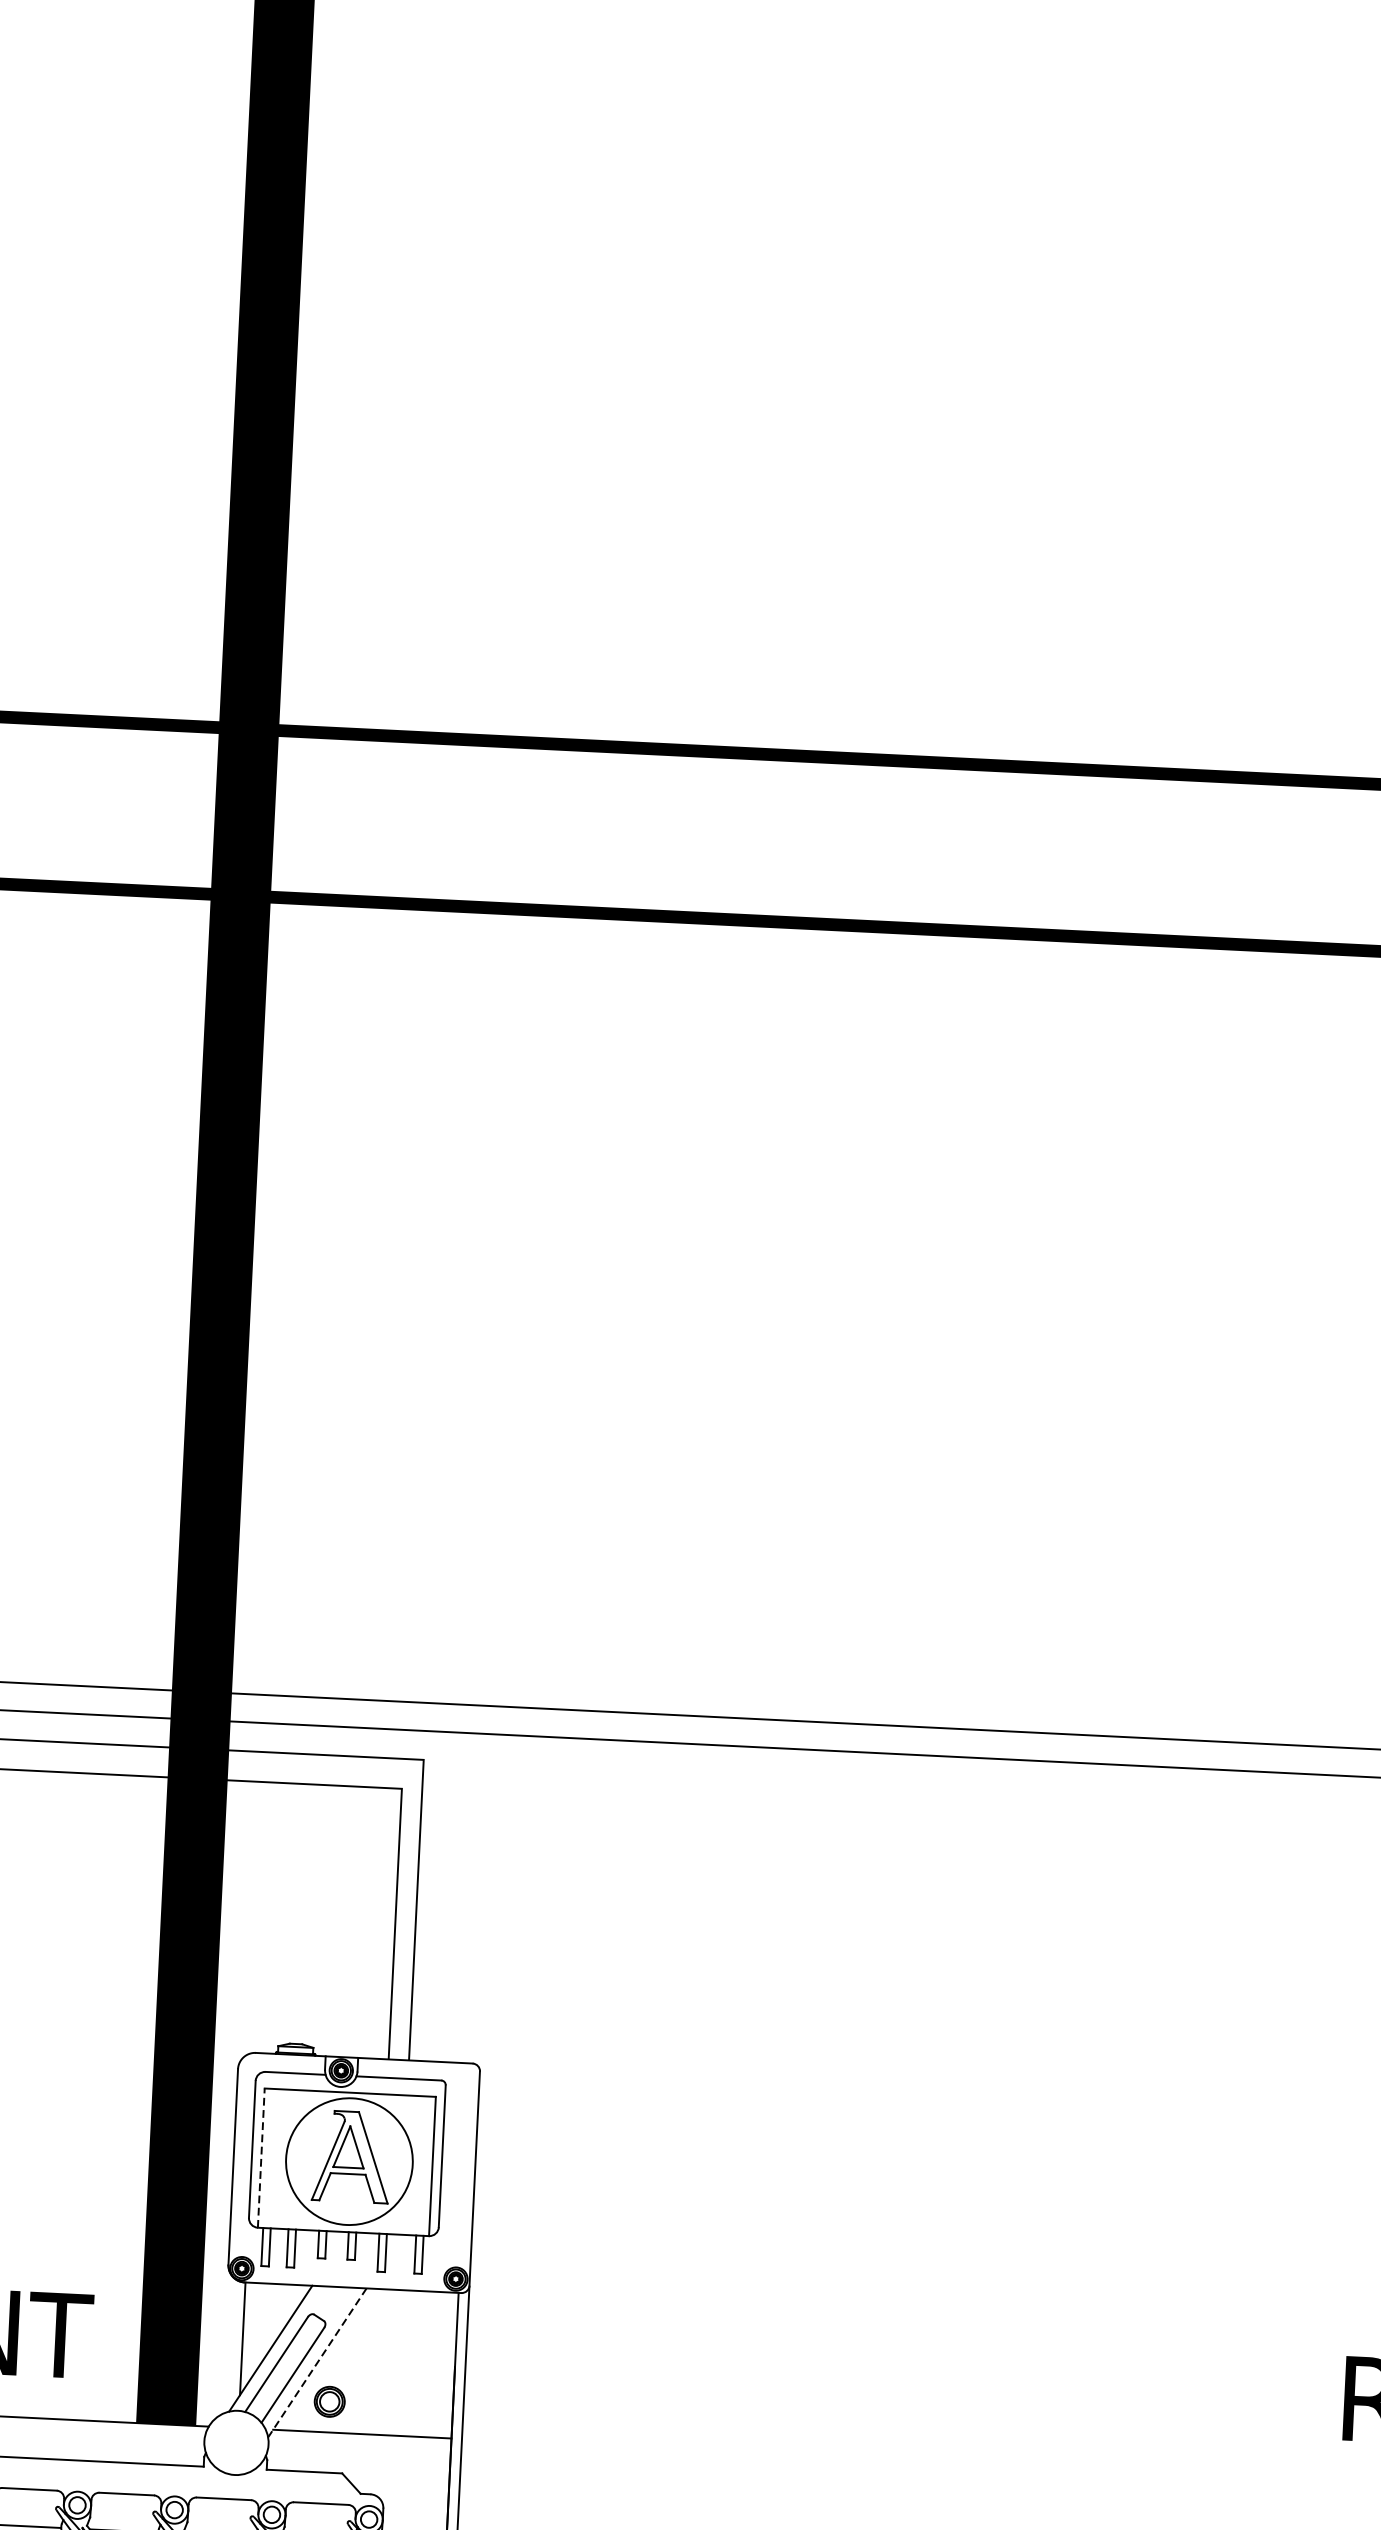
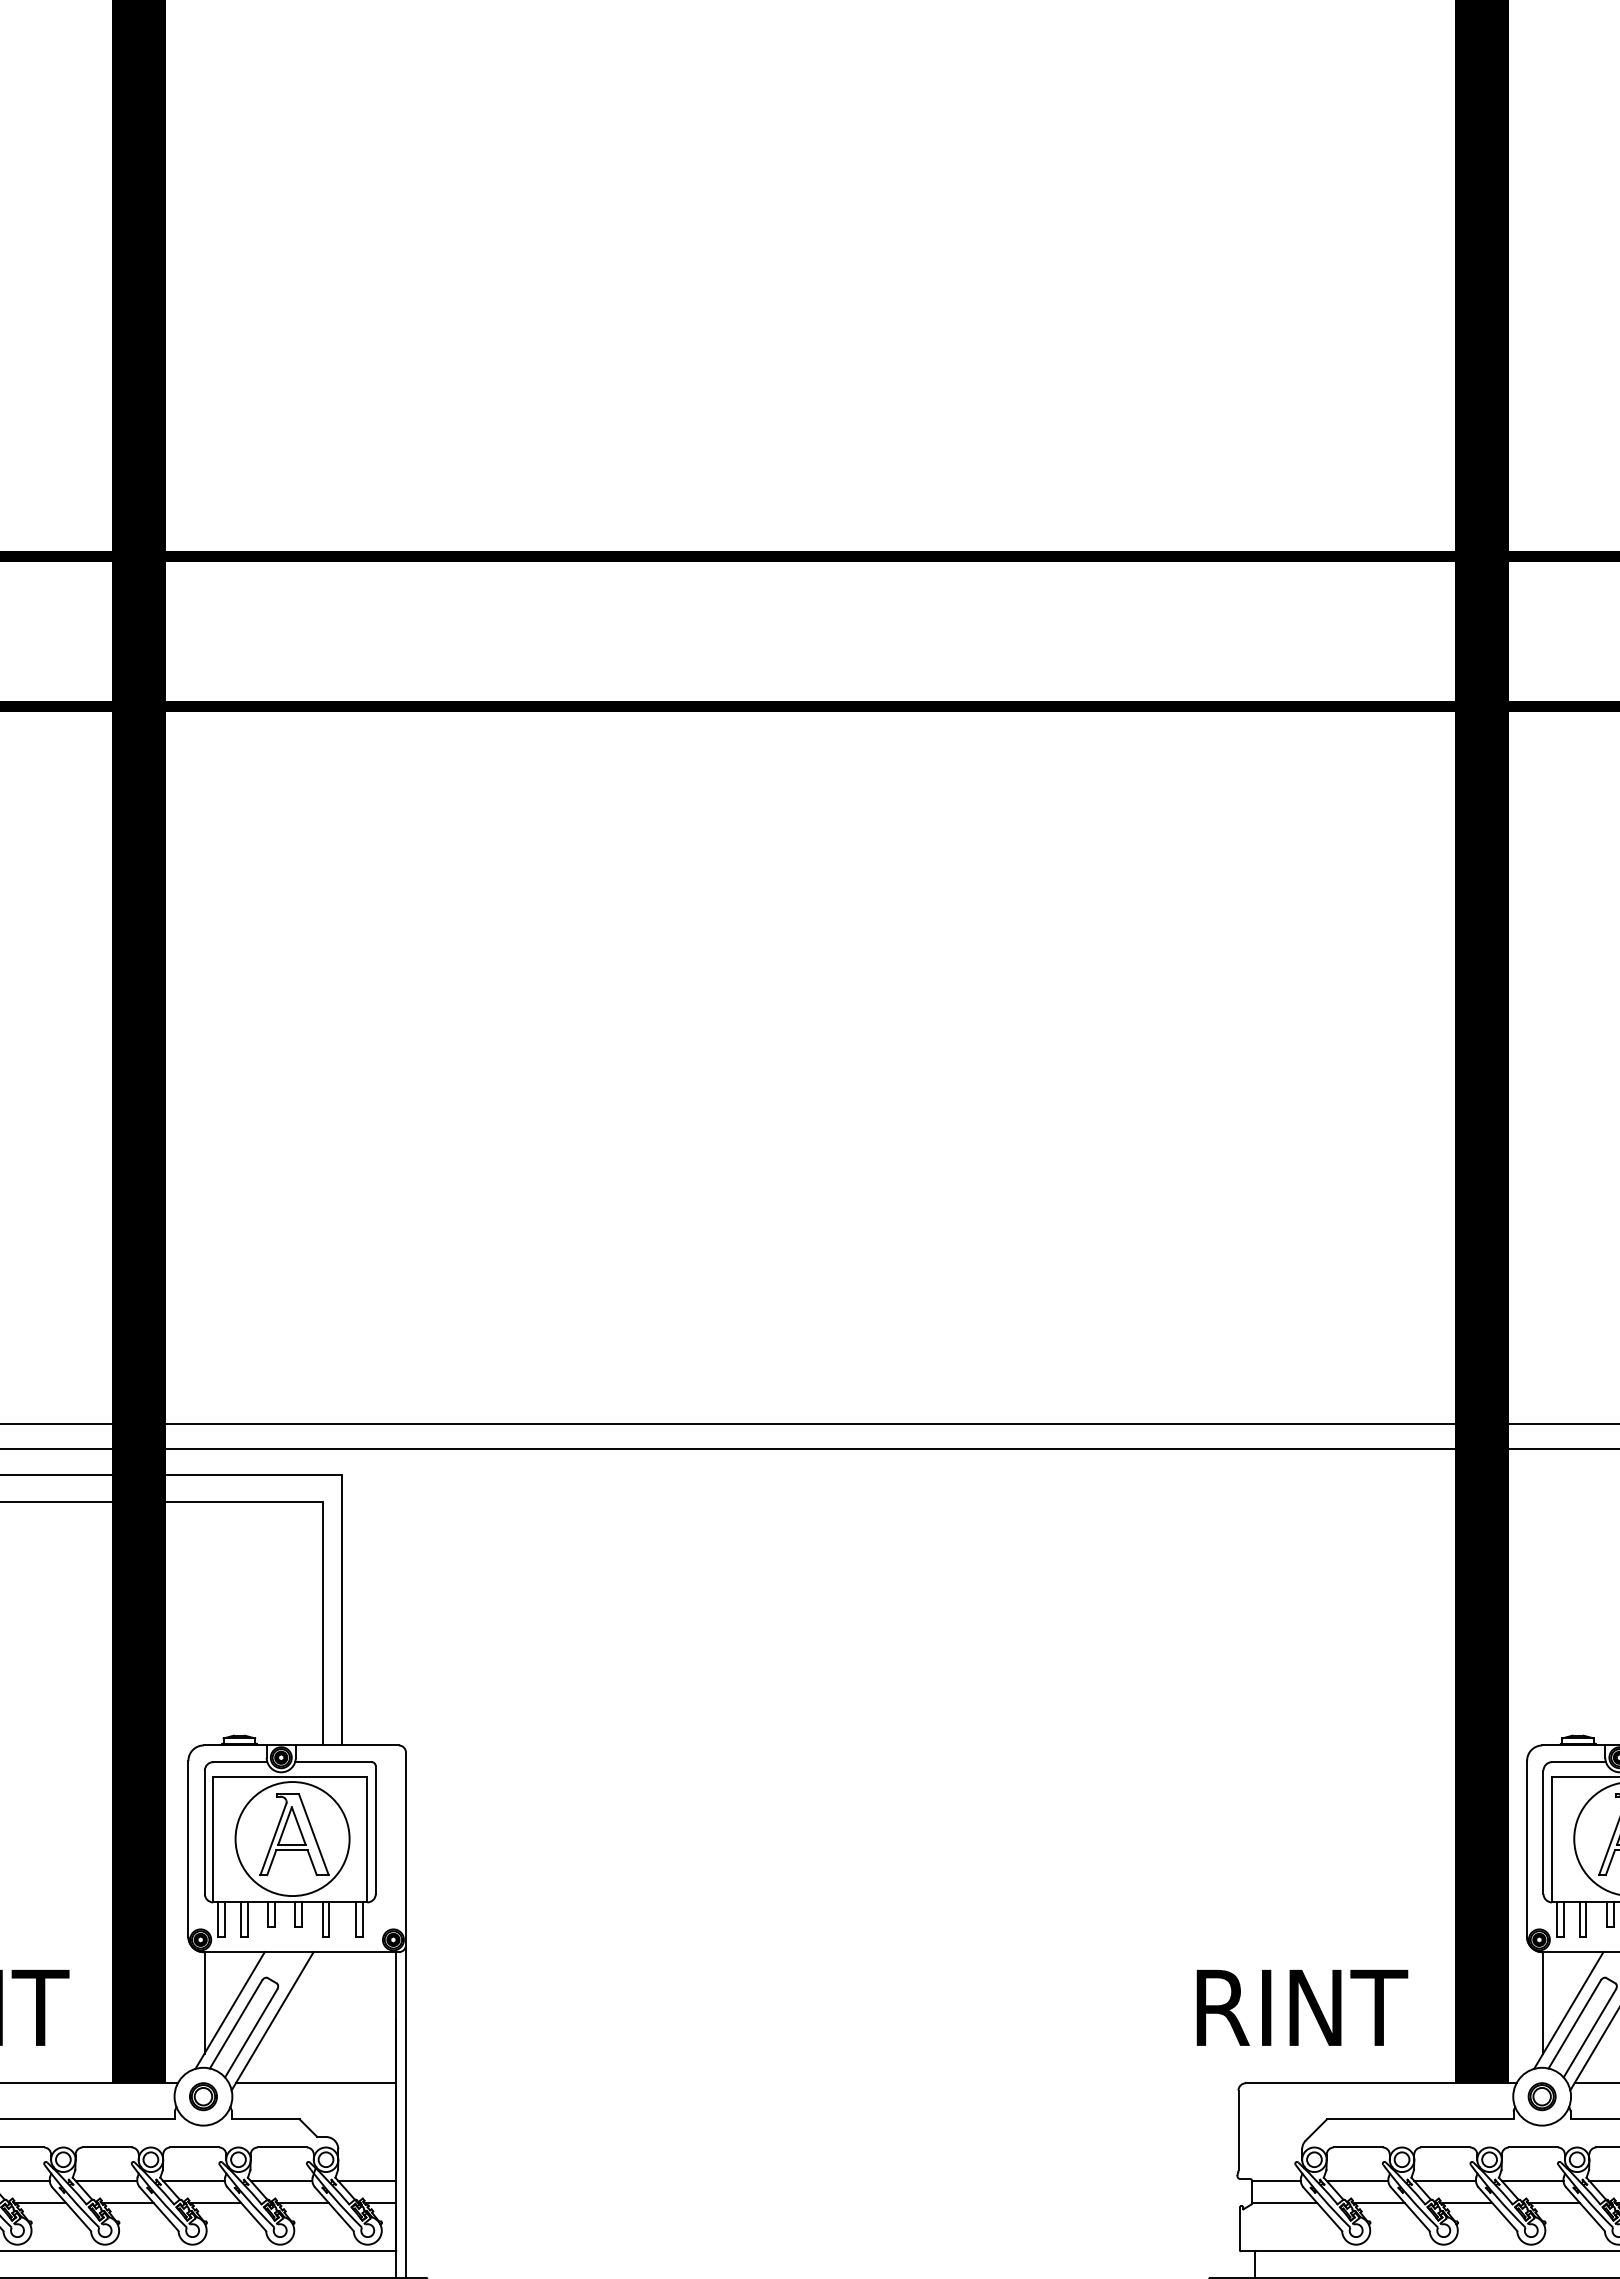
line: (261, 2157) -> (213, 1839), dashed -> solid
line: (317, 2363) -> (272, 2021), dashed -> solid
part: (329, 2401) -> (203, 2096), moved

